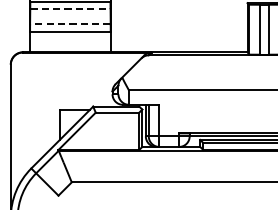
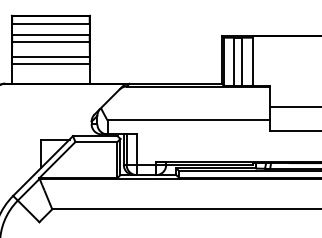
line: (69, 8) -> (50, 41), dashed -> solid
line: (69, 24) -> (50, 56), dashed -> solid

